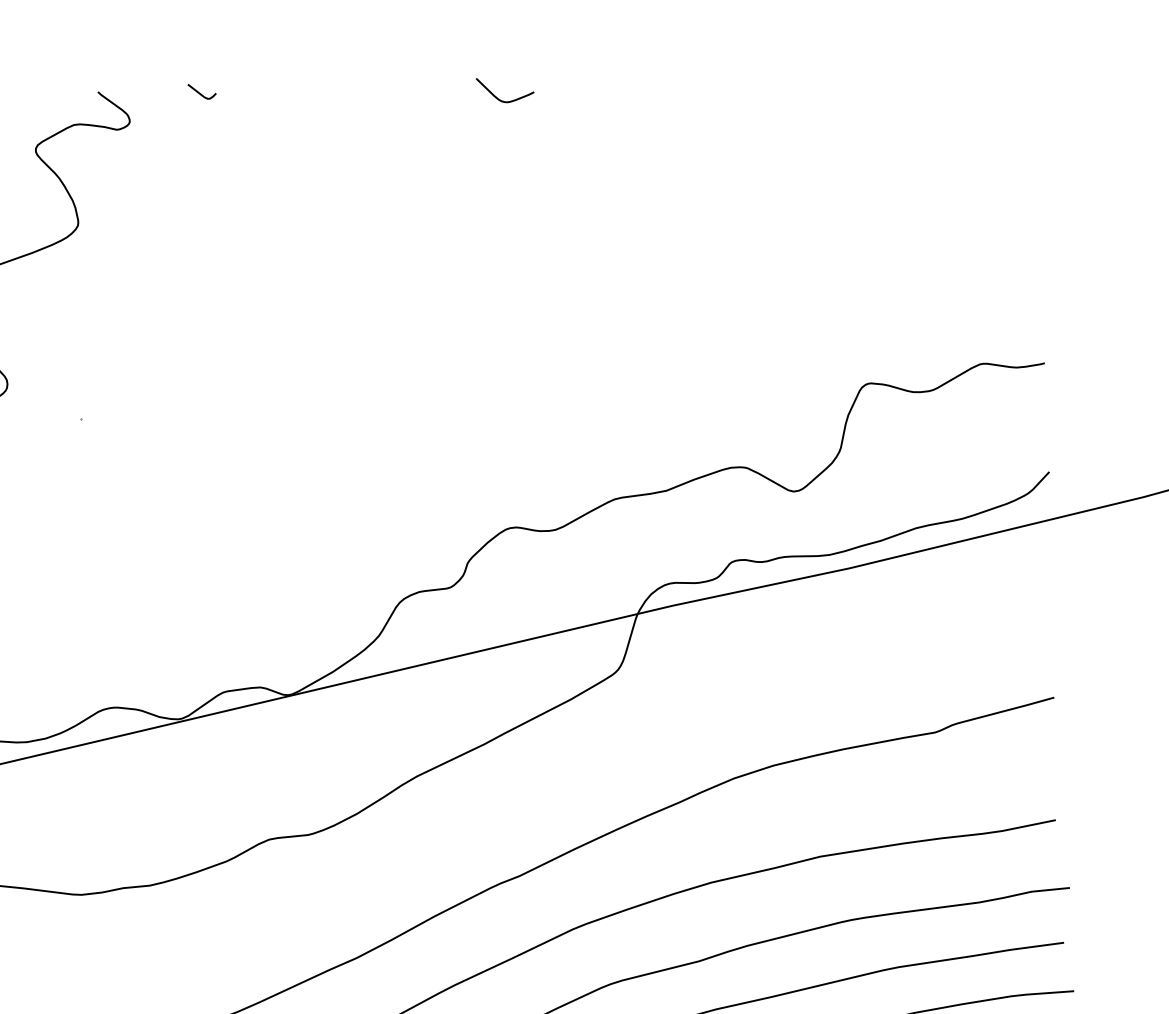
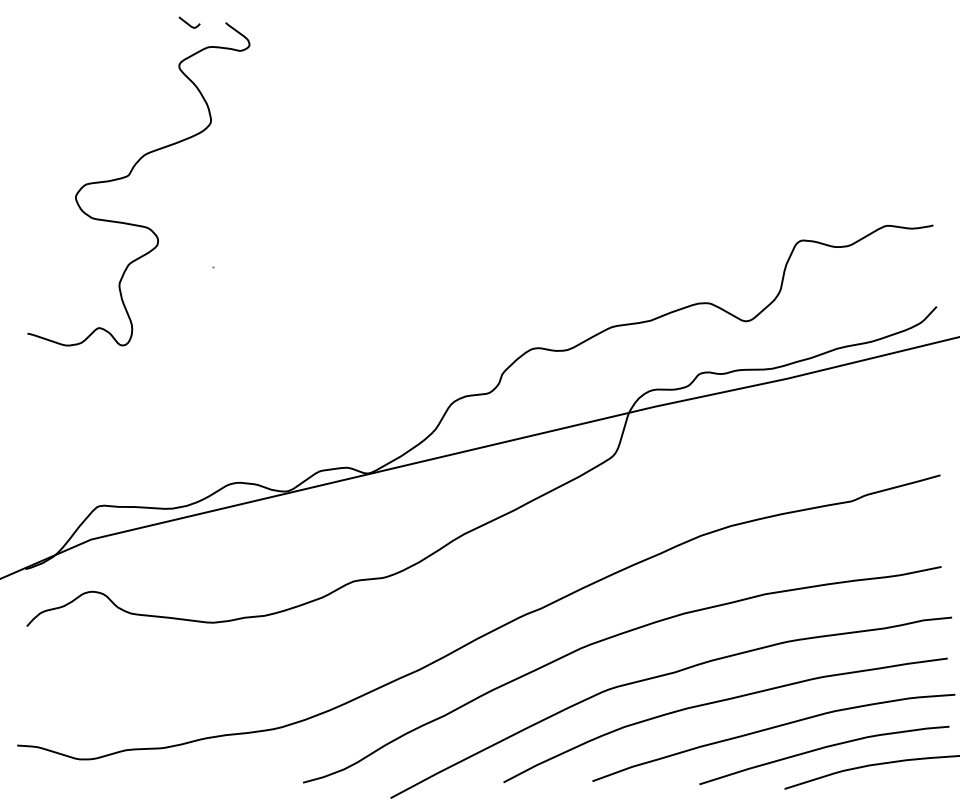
curve: (200, 93) -> (188, 23), moved
curve: (497, 97) -> (524, 26), removed

